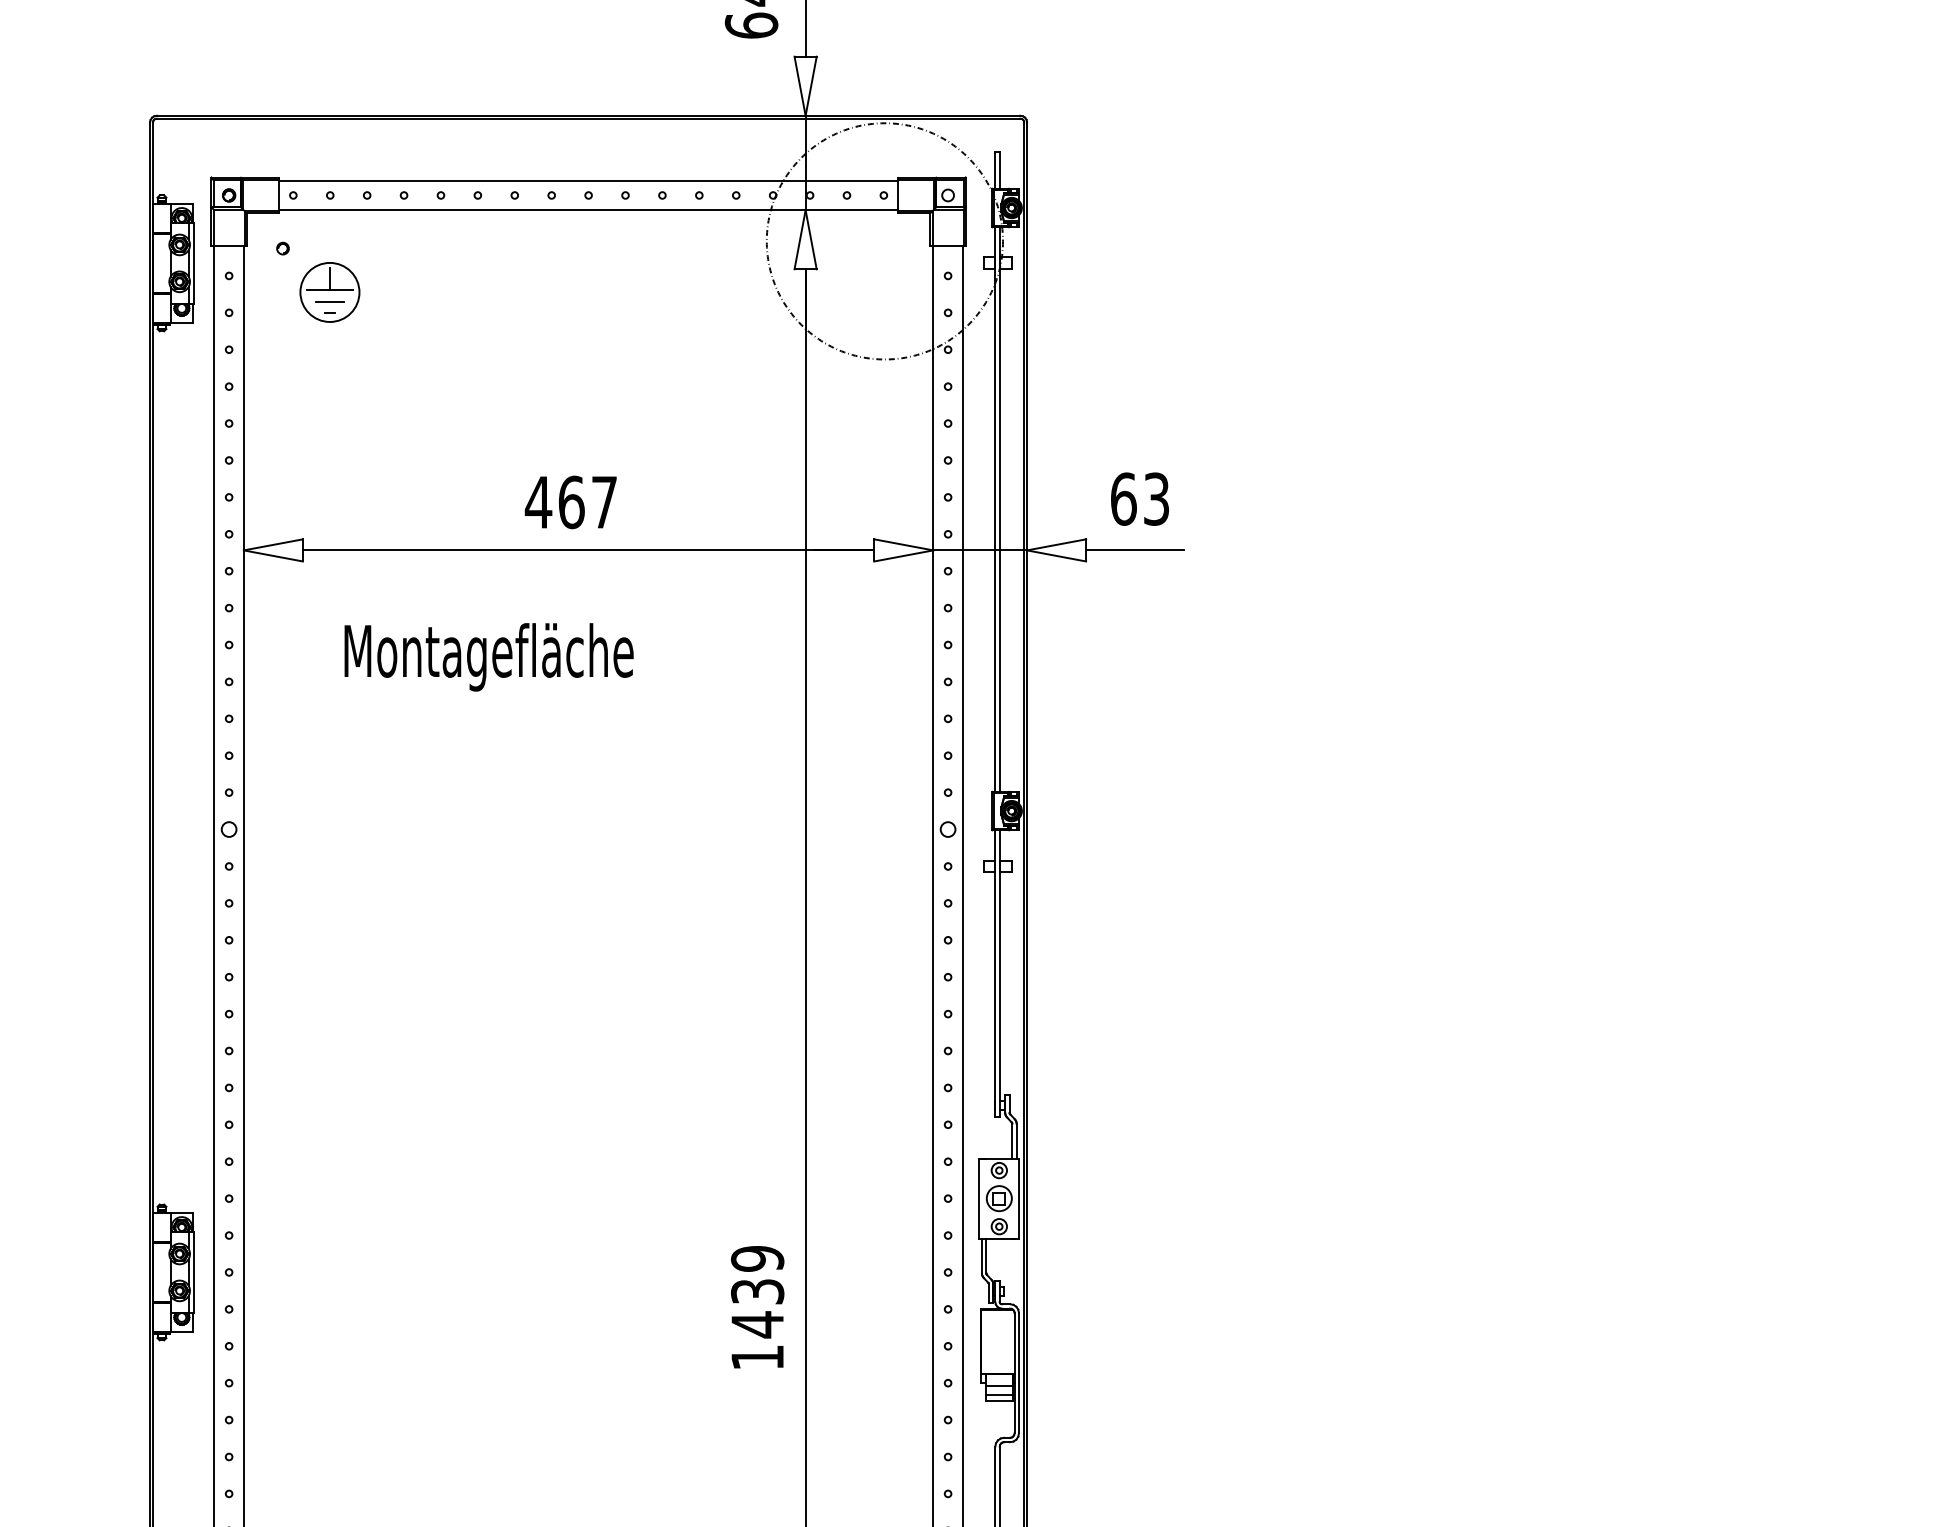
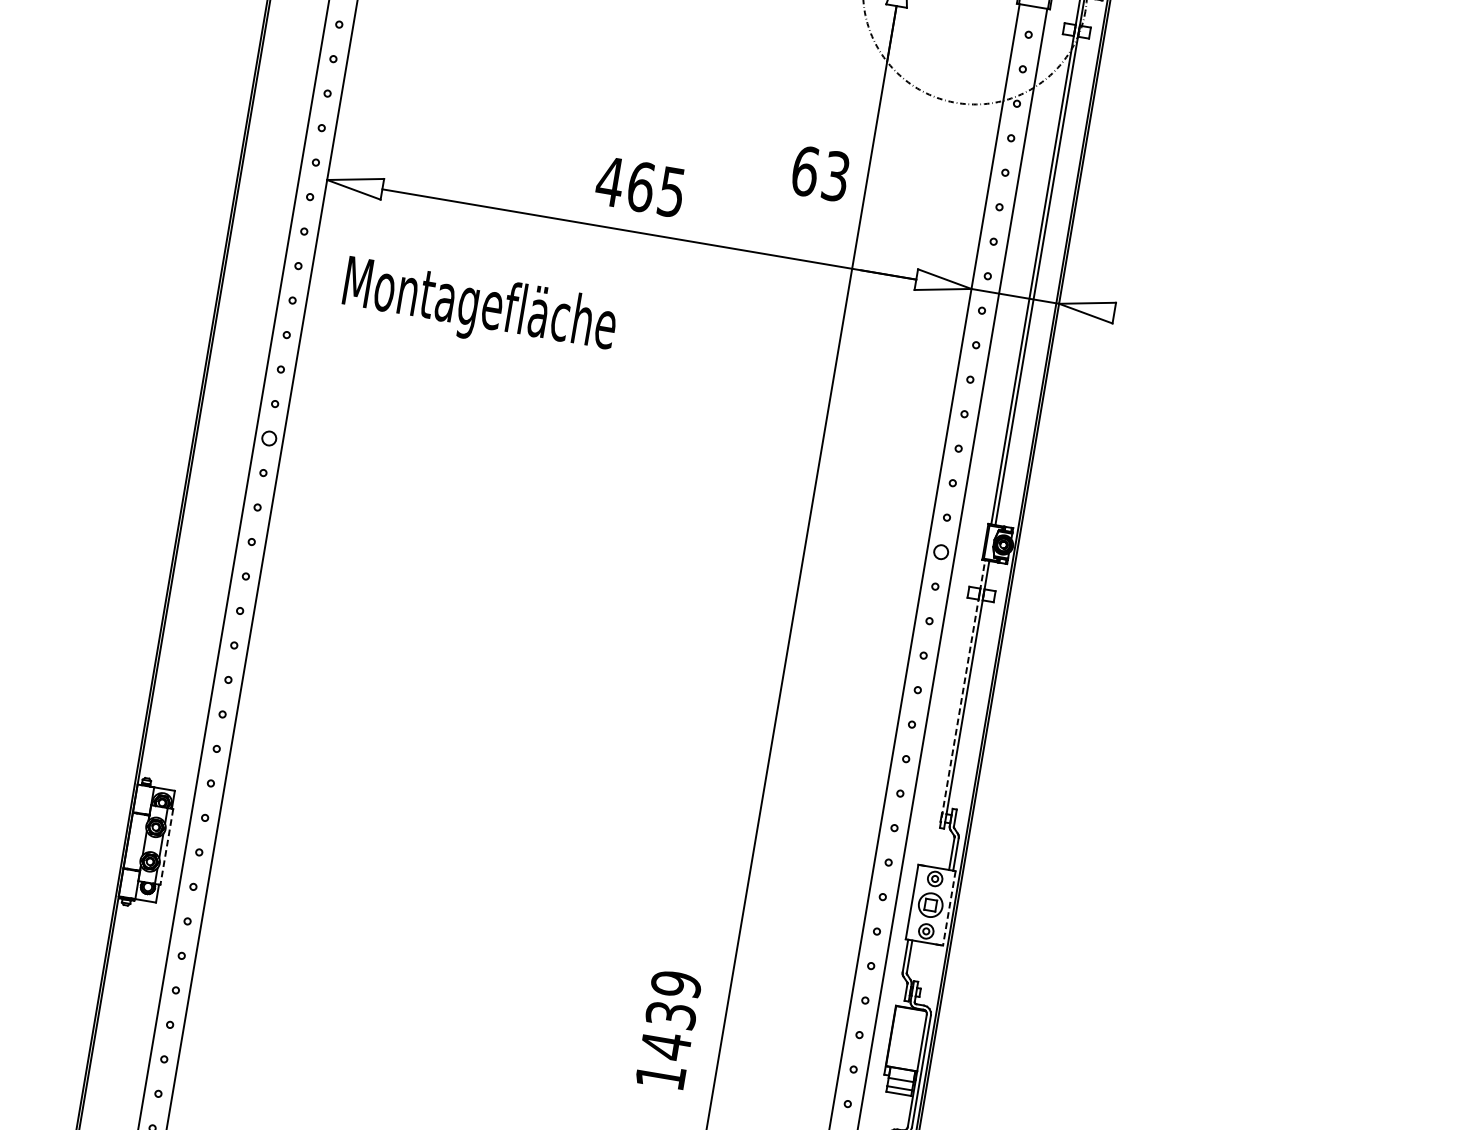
text: (1139, 498) -> (820, 173), moved
text: (604, 502) -> (671, 192), 467 -> 465
line: (1135, 550) -> (1160, 321), removed
text: (488, 657) -> (479, 308), moved
line: (995, 973) -> (962, 694), solid -> dashed
line: (1019, 1198) -> (949, 908), solid -> dashed
line: (194, 1272) -> (166, 847), solid -> dashed
text: (757, 1307) -> (668, 1029), moved

